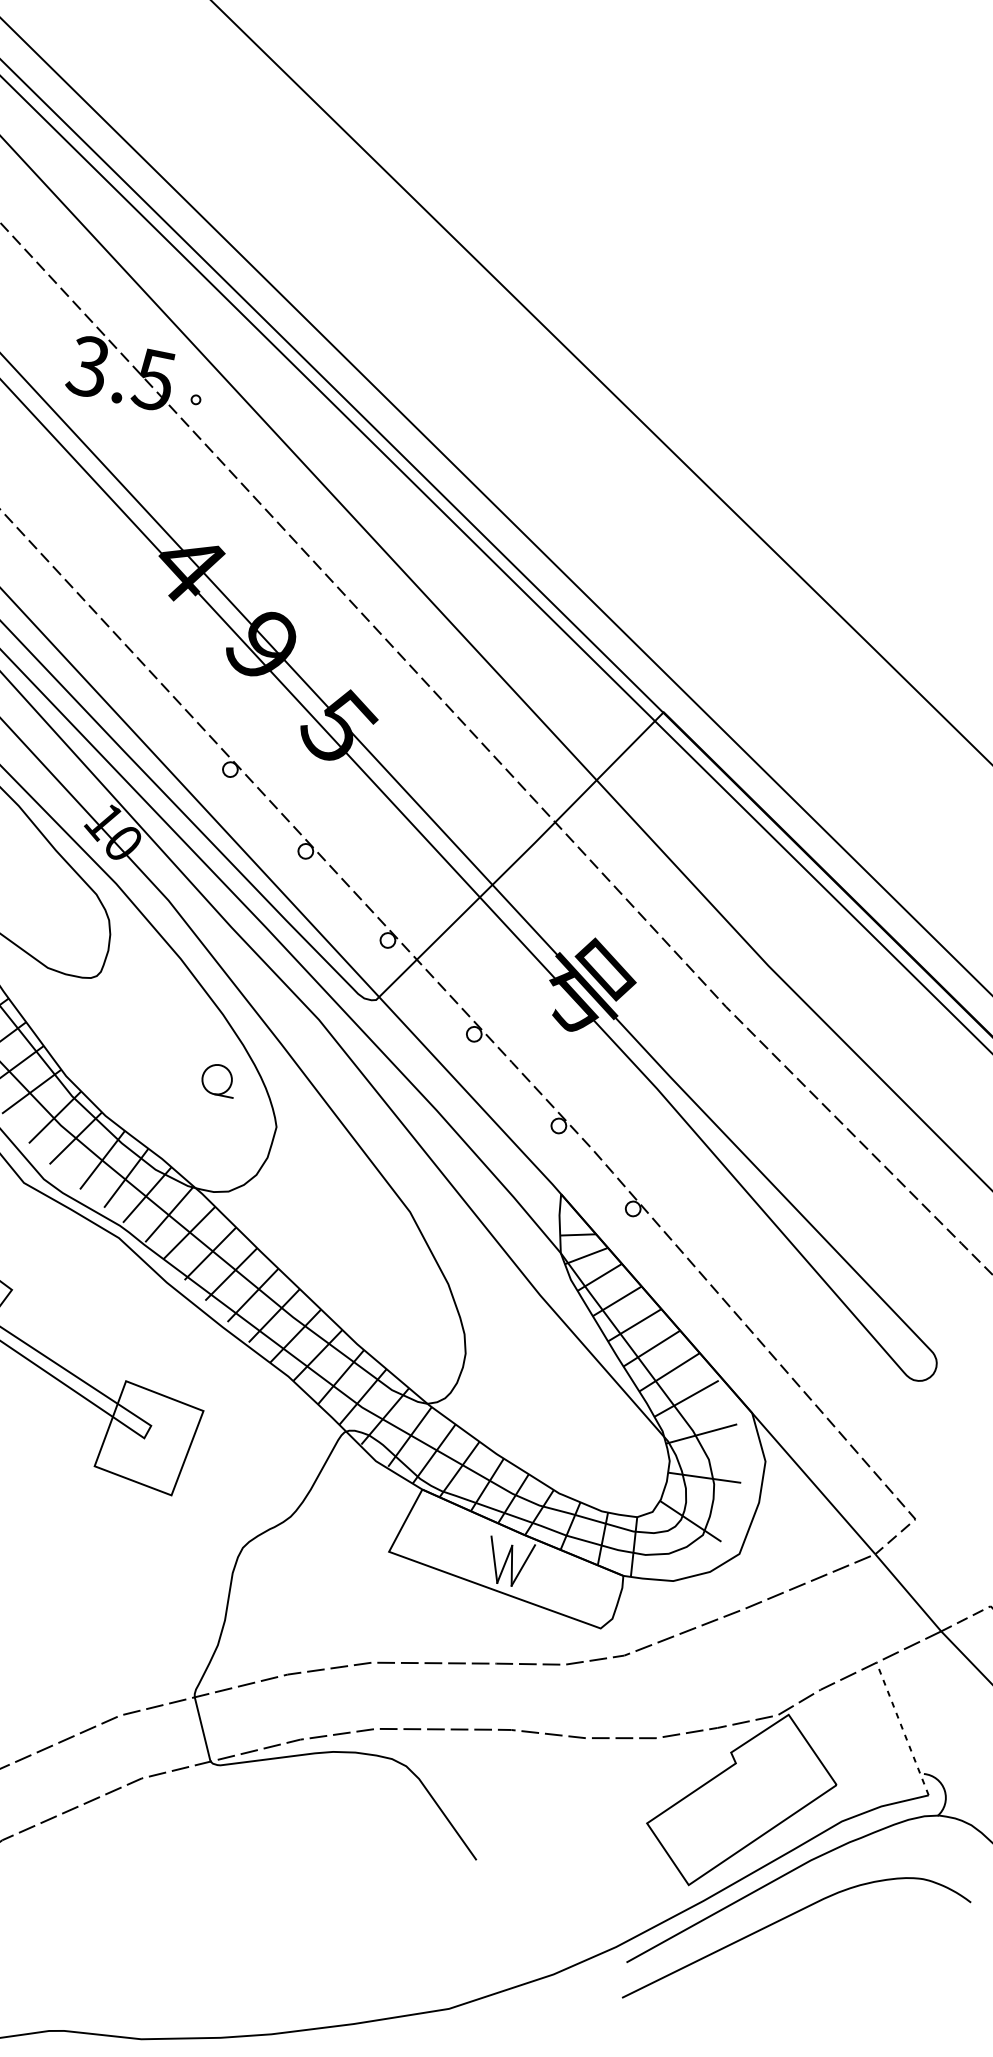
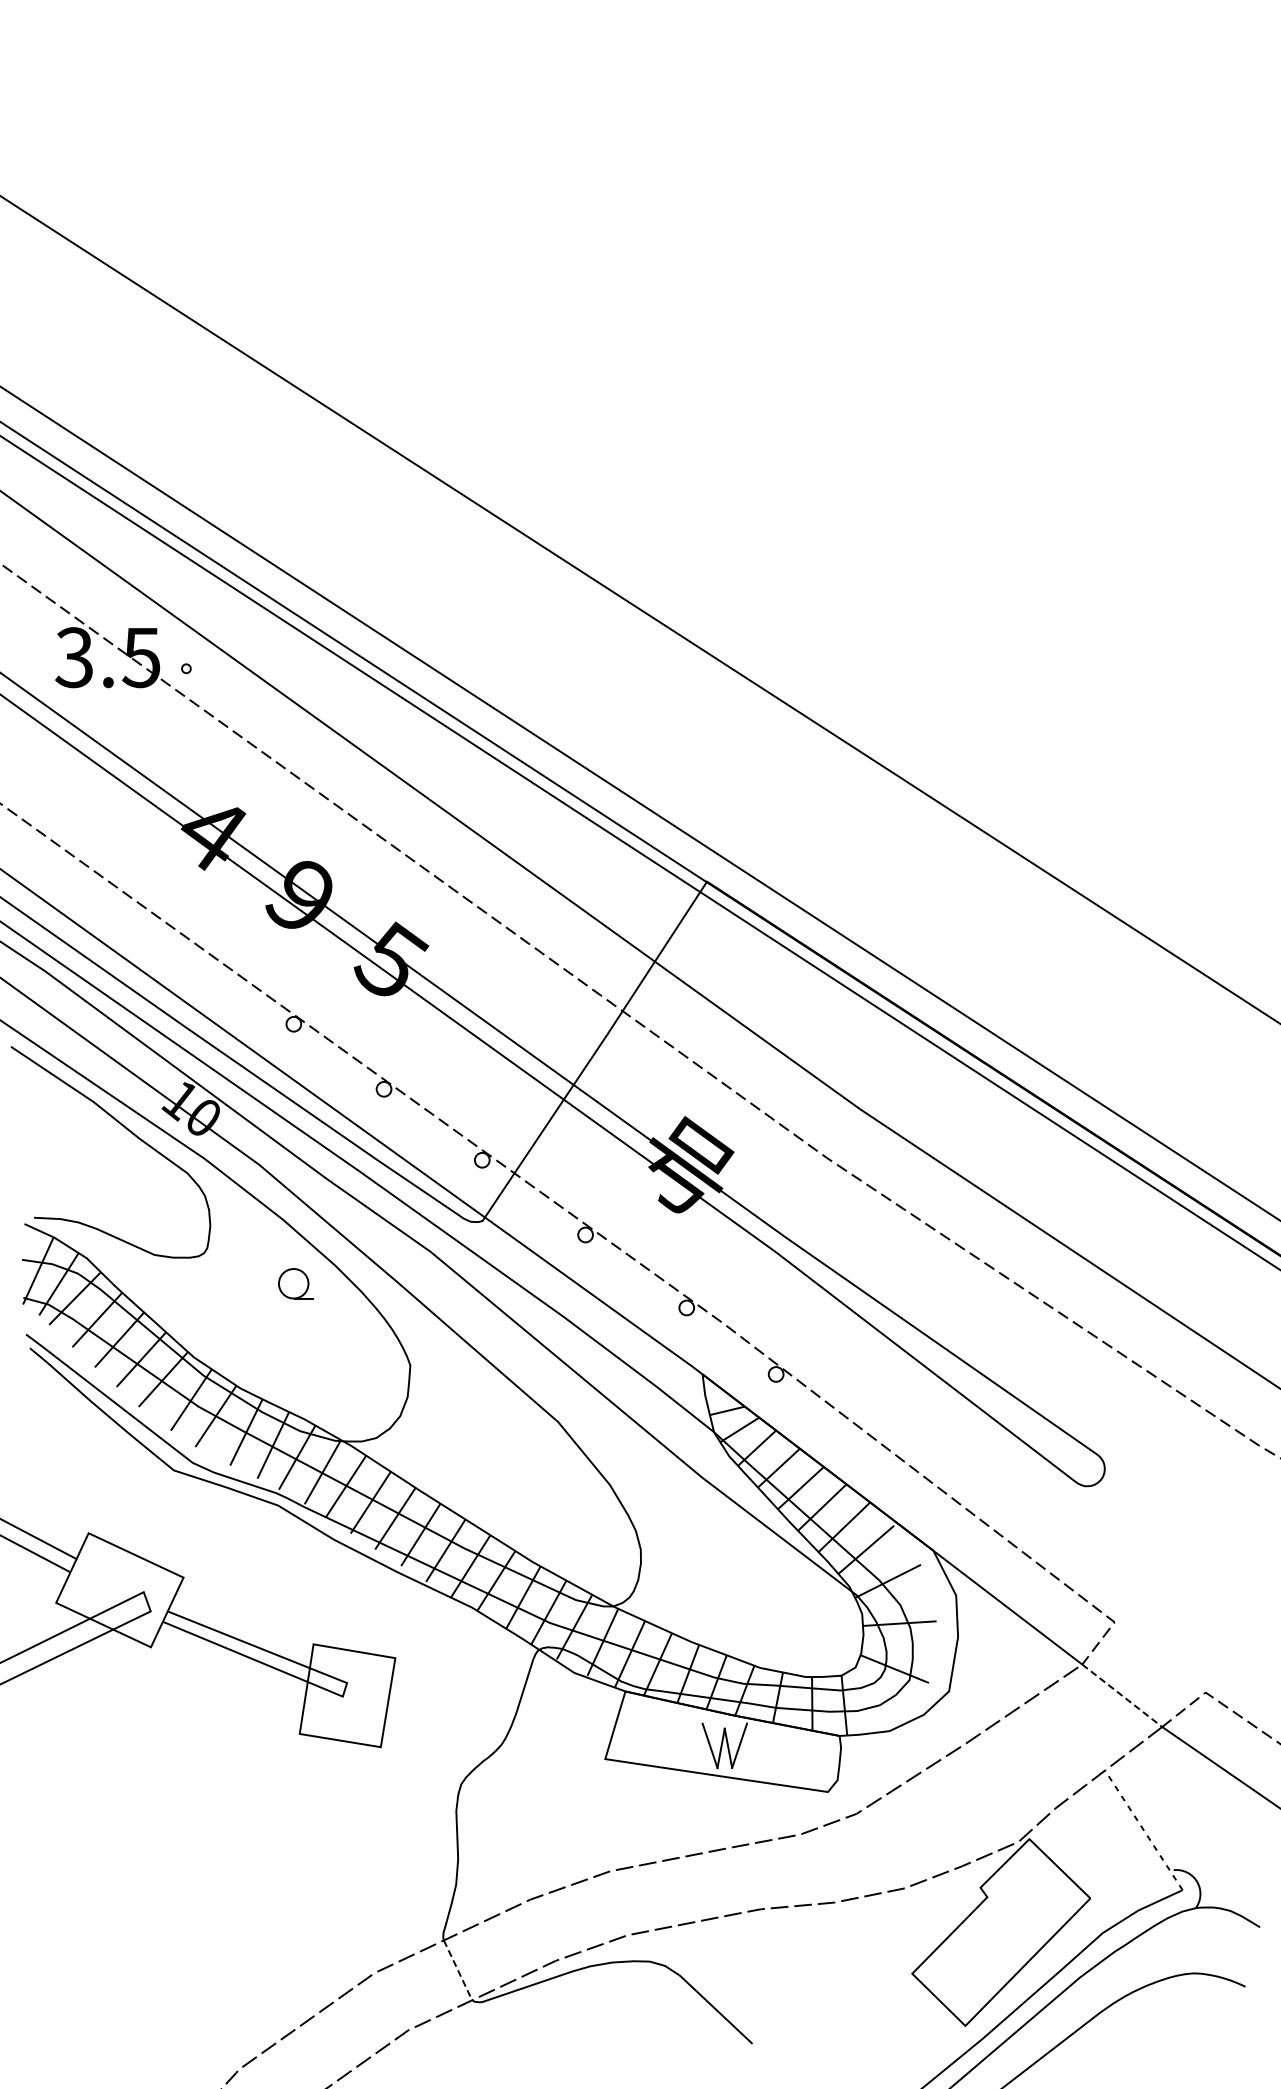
part: (218, 1079) -> (295, 1283), moved
line: (908, 1592) -> (1122, 1695), solid -> dashed
line: (203, 1729) -> (458, 1970), solid -> dashed

